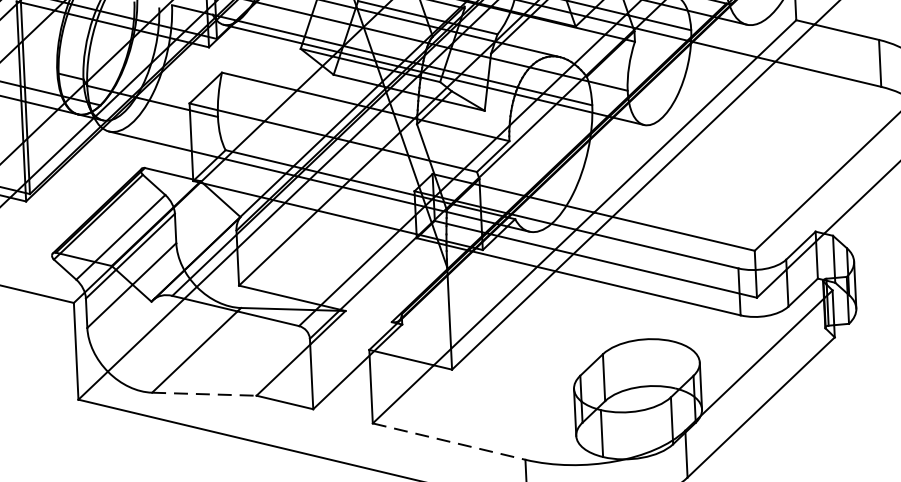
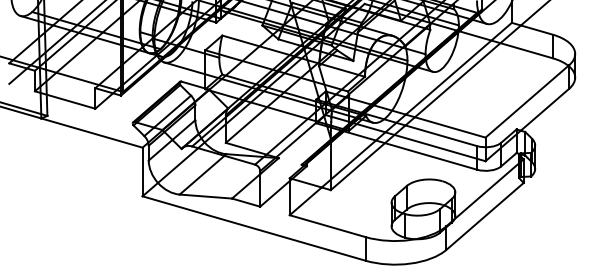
line: (205, 394) -> (206, 196), dashed -> solid
line: (450, 442) -> (328, 226), dashed -> solid

